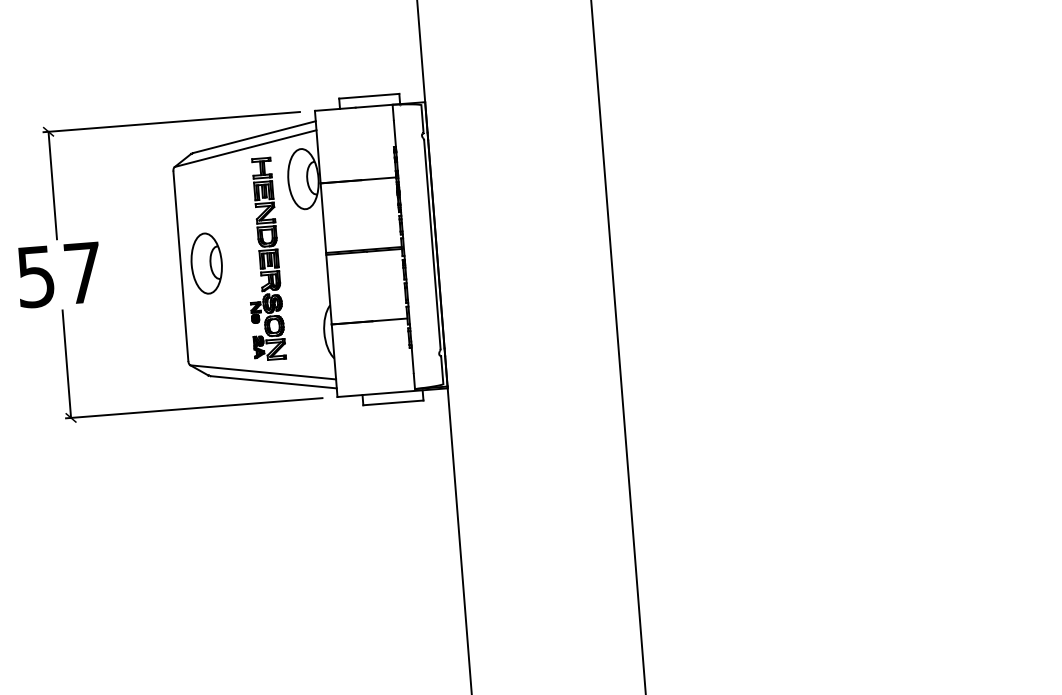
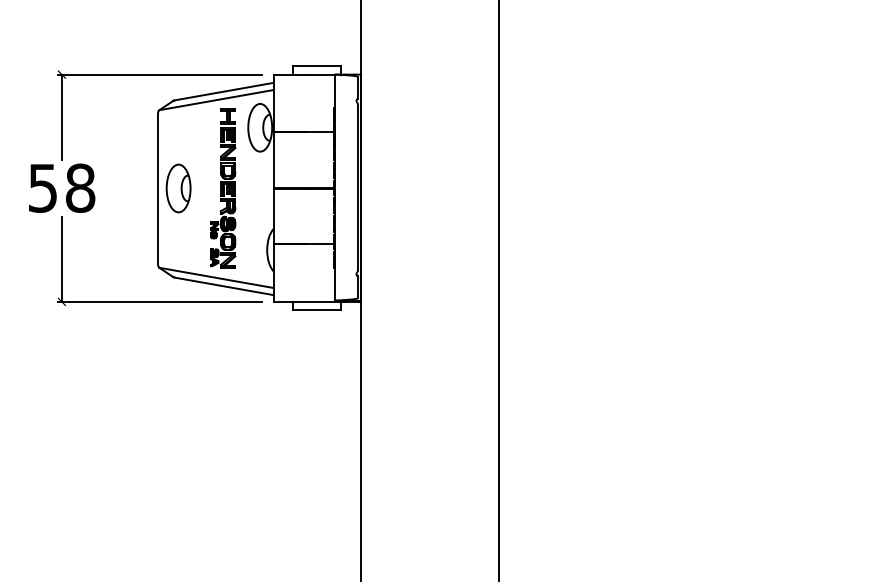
text: (83, 272) -> (80, 187), 57 -> 58

